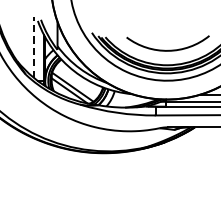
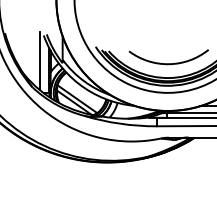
line: (33, 46) -> (39, 60), dashed -> solid

